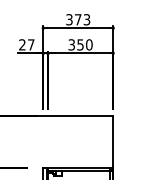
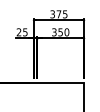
text: (87, 19) -> (65, 14), 373 -> 375
text: (31, 44) -> (25, 32), 27 -> 25

